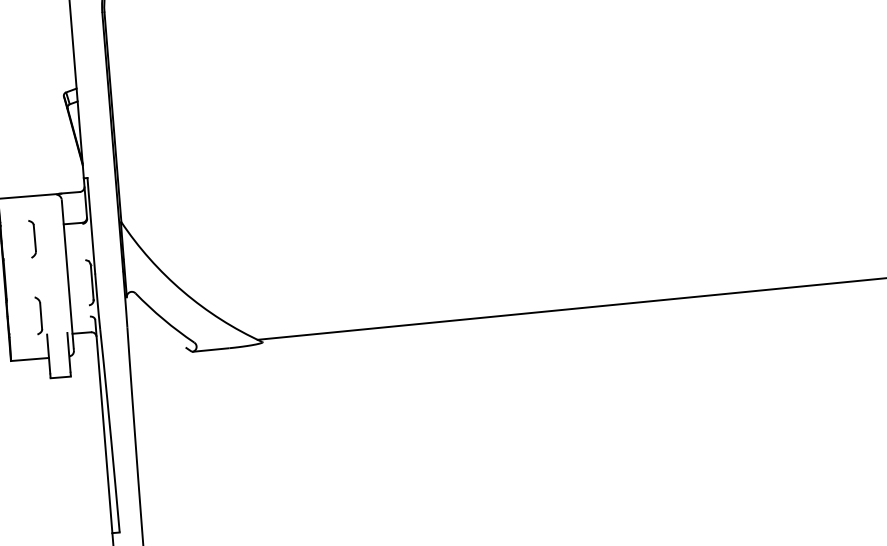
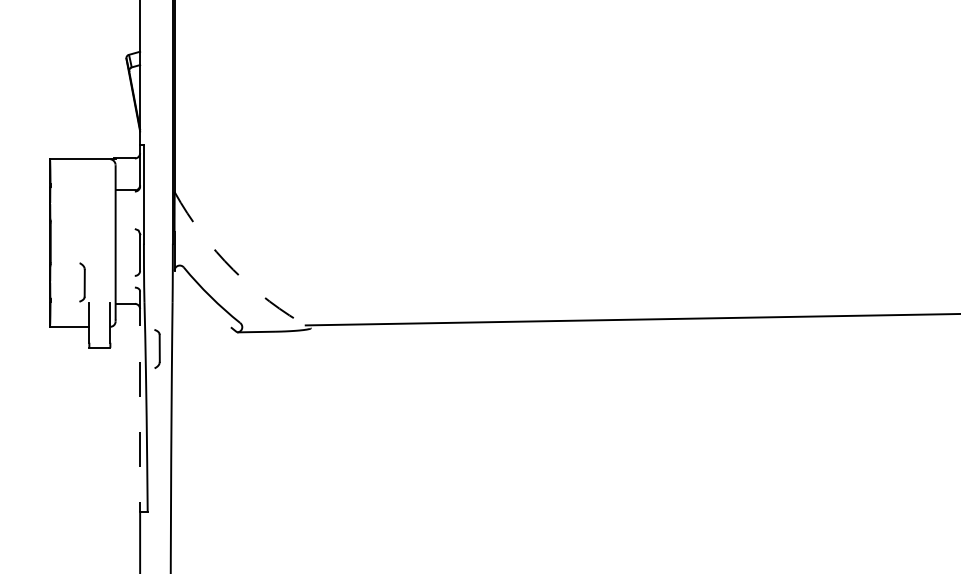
part: (32, 238) -> (157, 348), moved
arc: (183, 291) -> (233, 269), solid -> dashed
line: (104, 427) -> (140, 402), solid -> dashed

